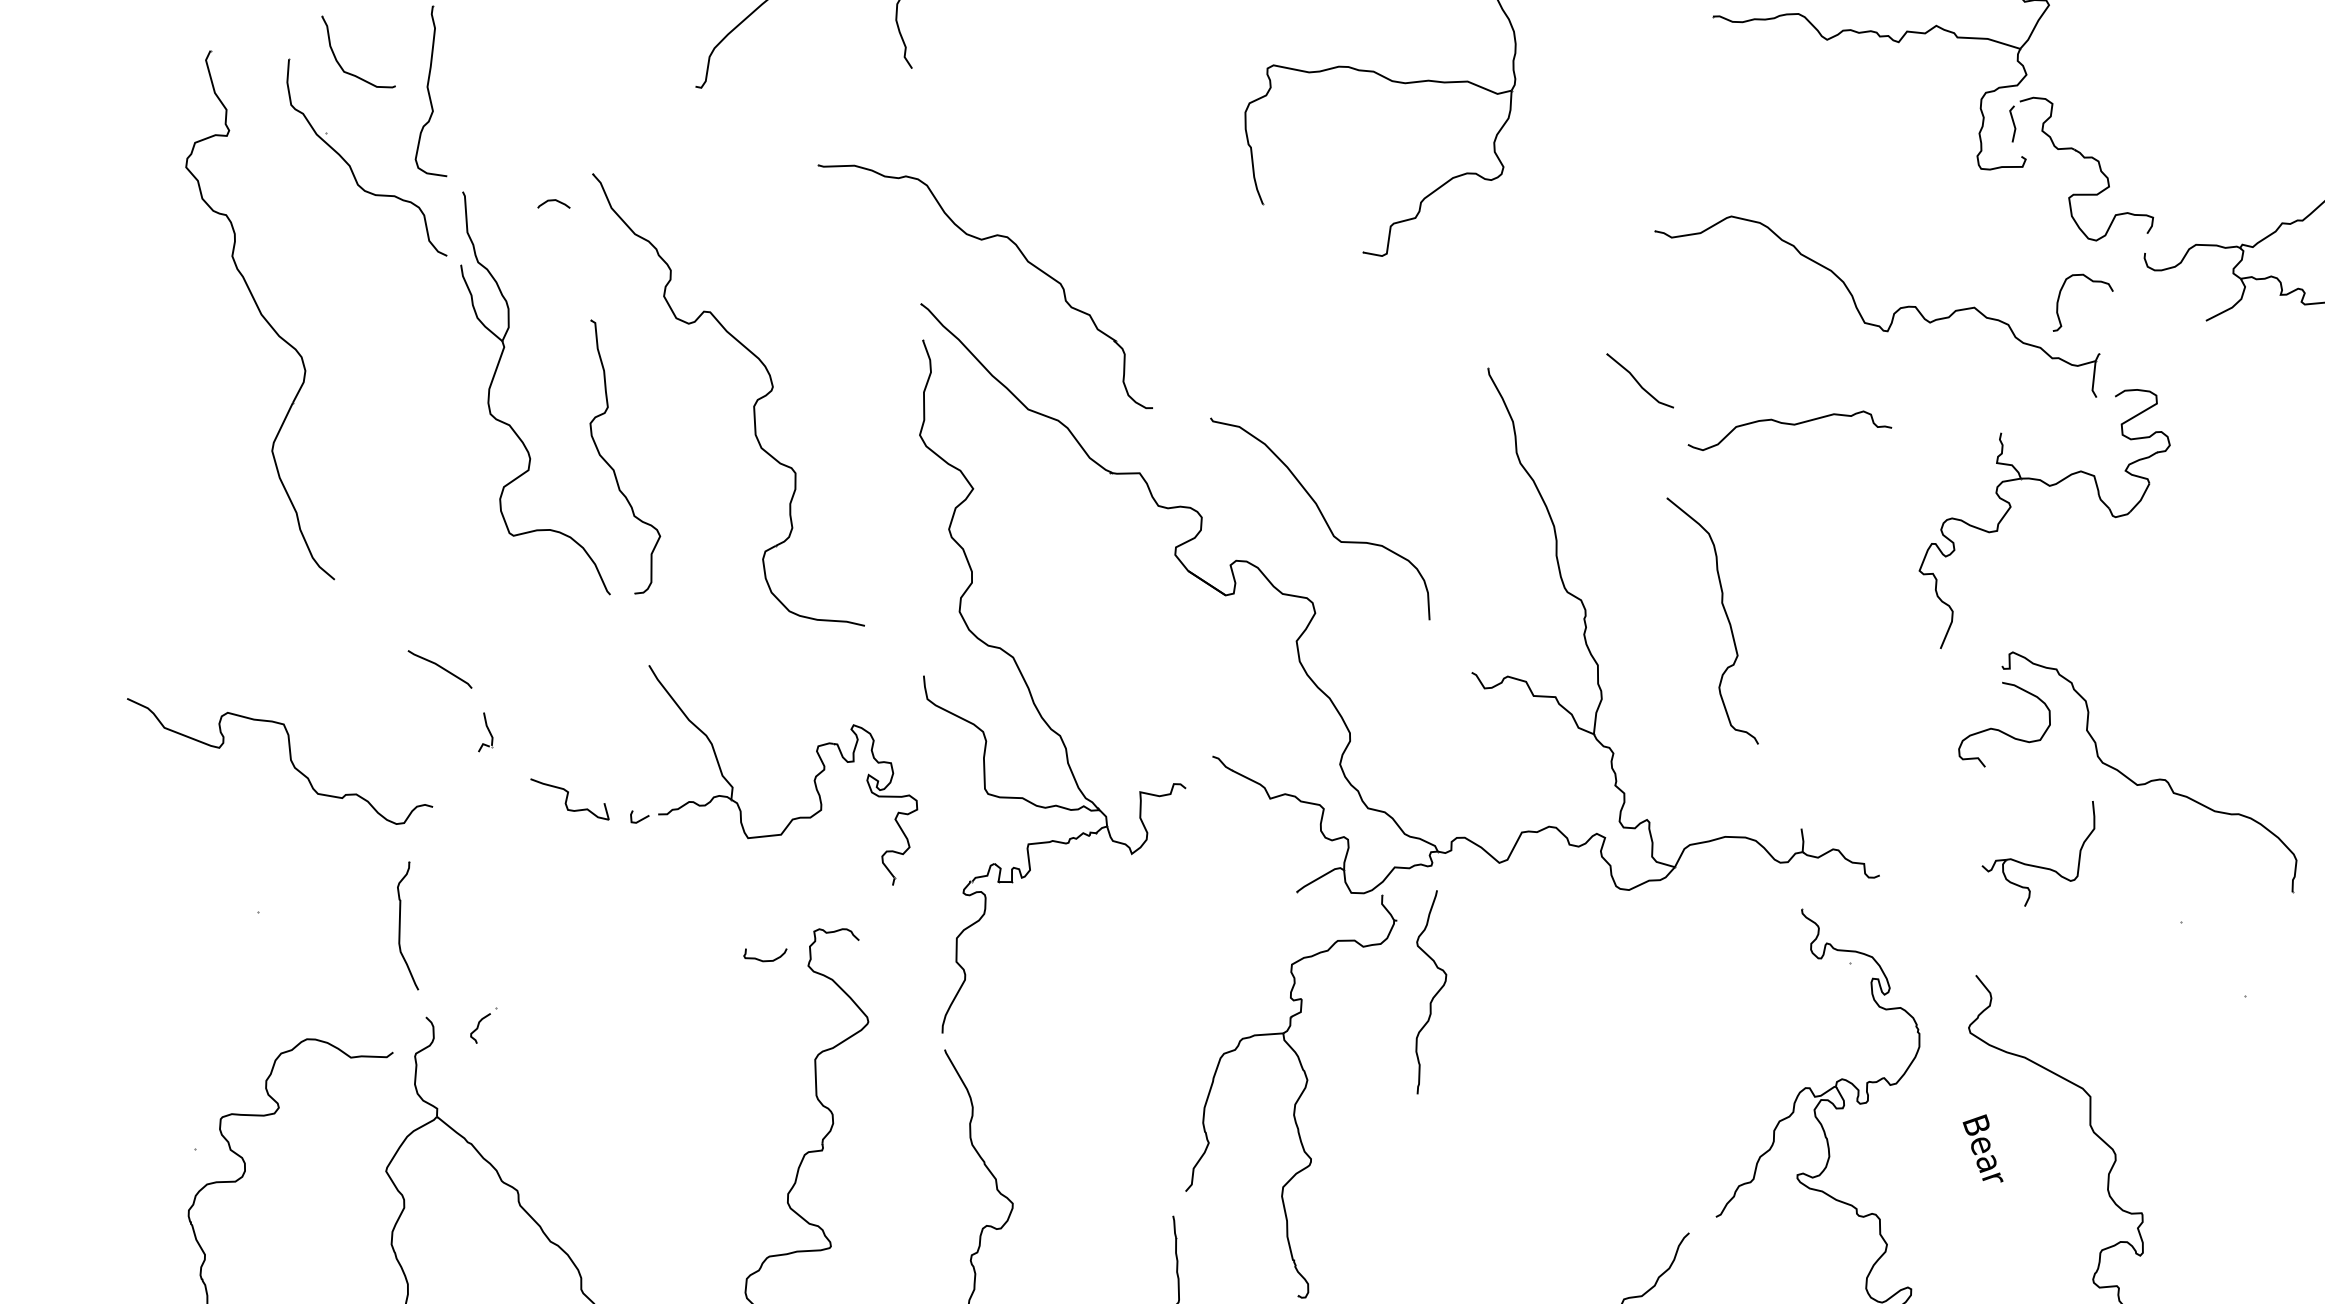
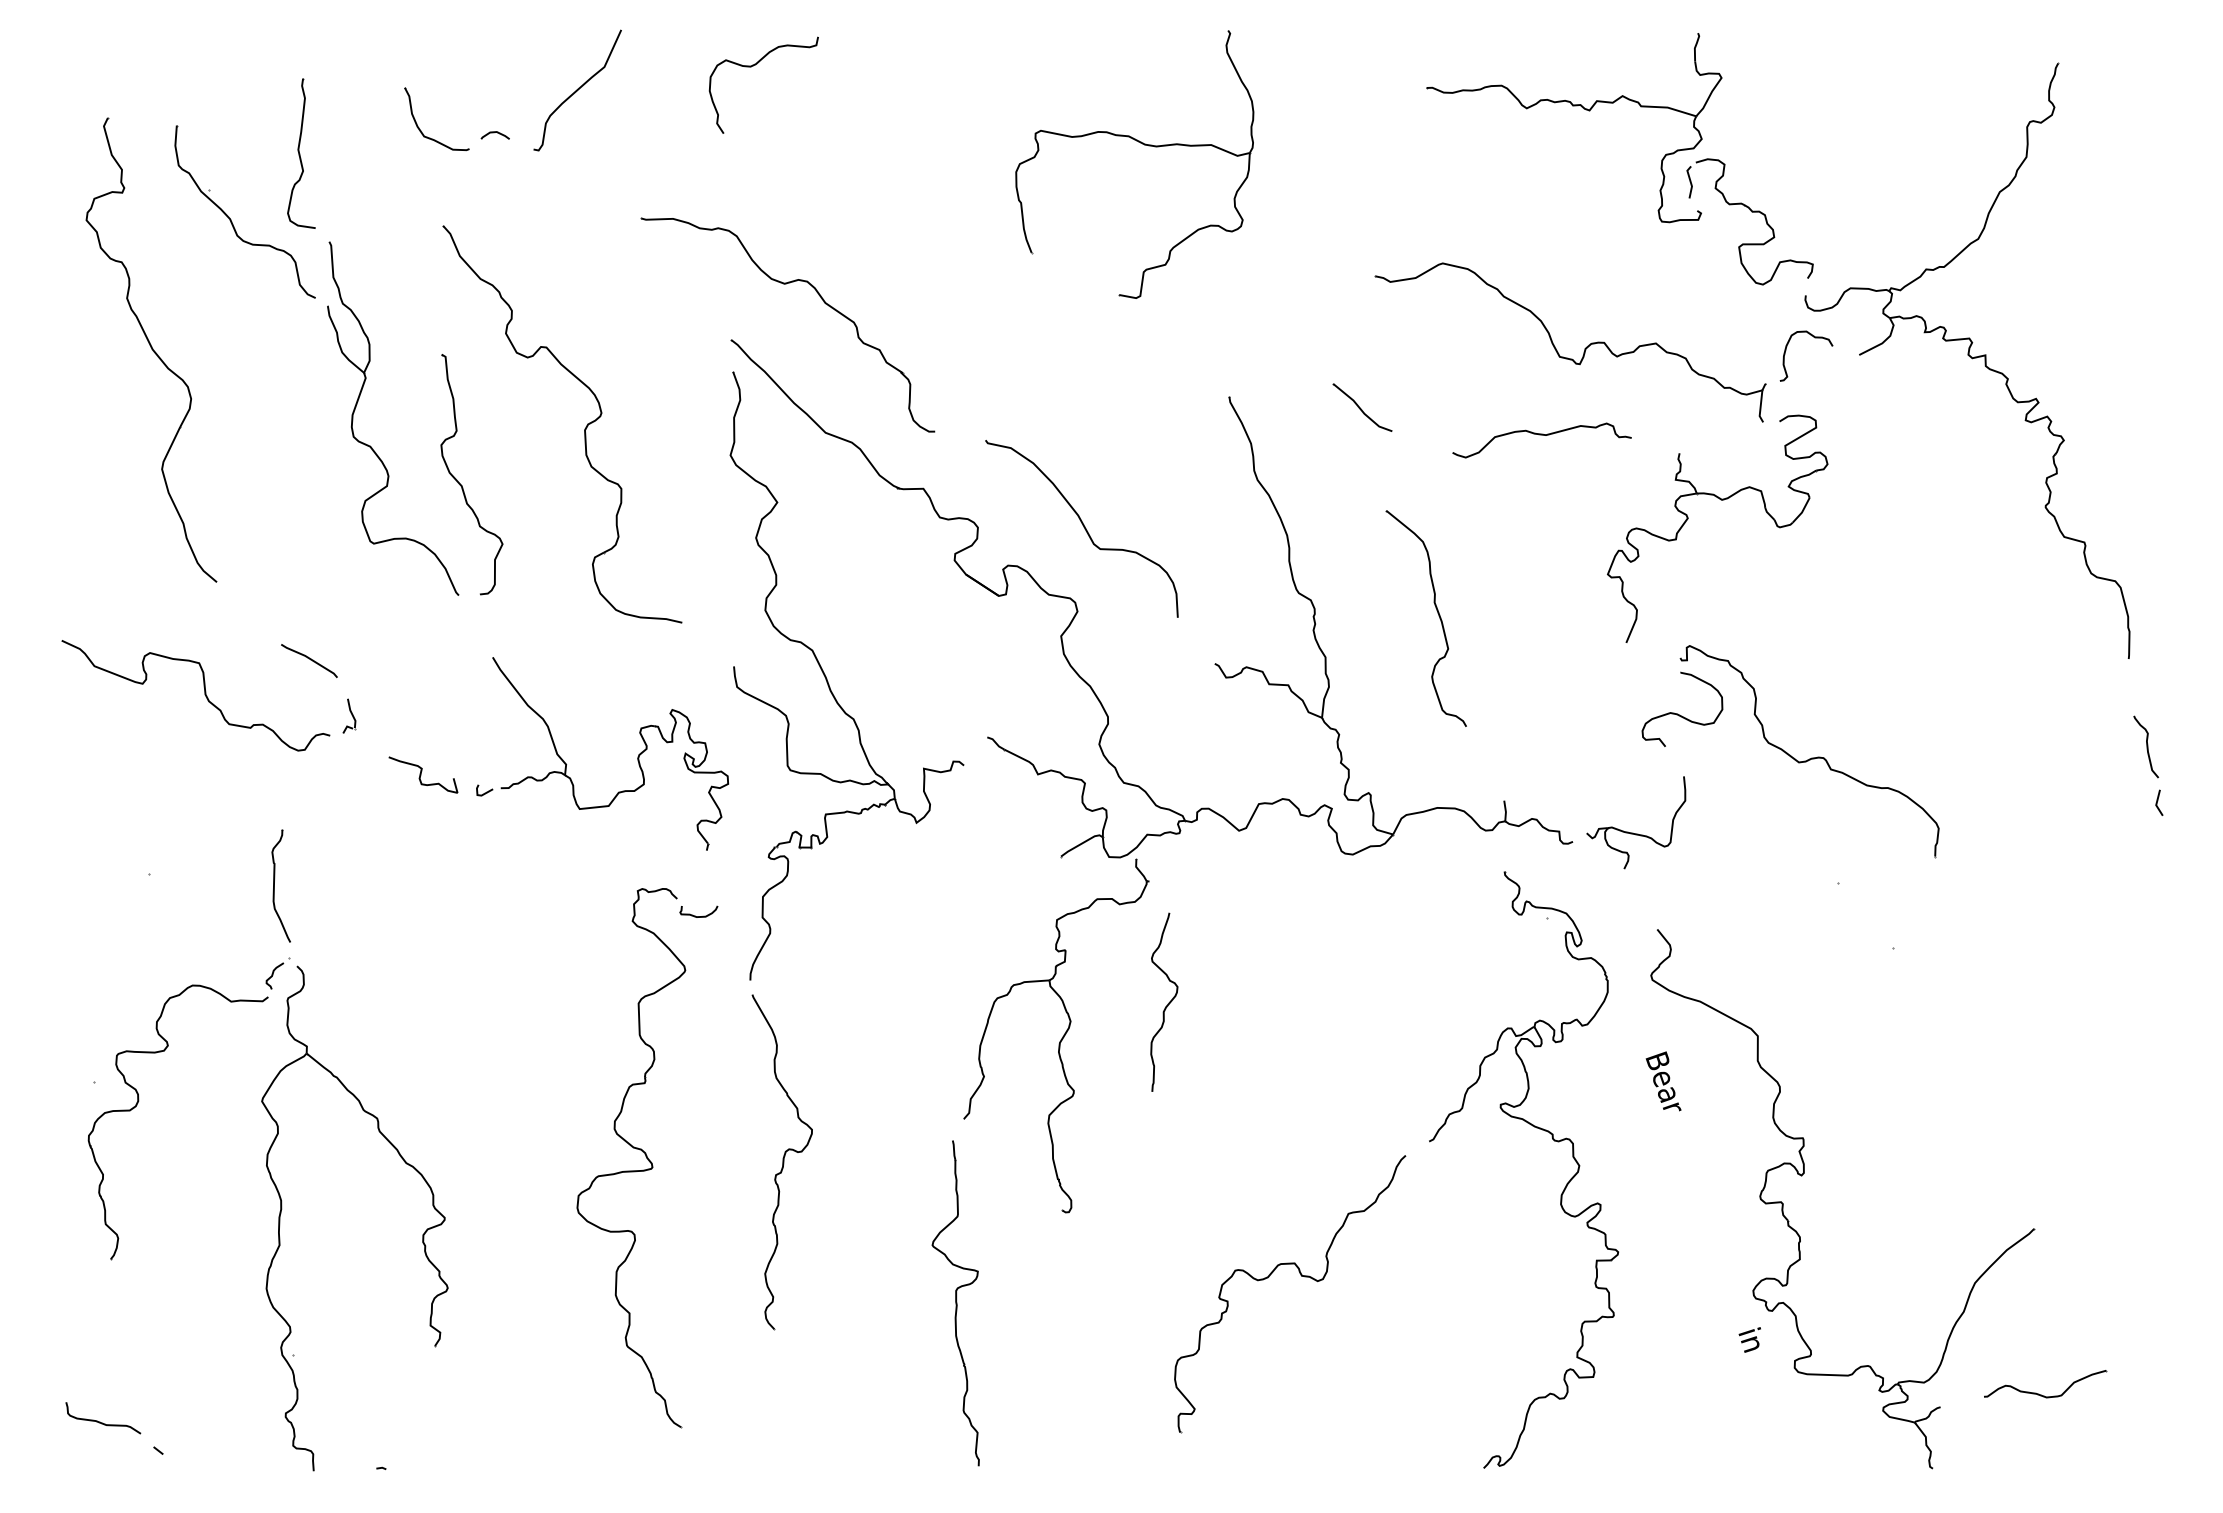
part: (341, 65) -> (421, 130), moved
curve: (553, 201) -> (494, 133), moved
curve: (2093, 282) -> (1815, 338), moved
curve: (1789, 425) -> (1541, 435), moved
curve: (289, 760) -> (204, 694), moved
part: (2035, 864) -> (1633, 832), moved
curve: (761, 959) -> (695, 915), moved
curve: (1436, 992) -> (1168, 1002), moved
part: (483, 1025) -> (277, 973), moved

